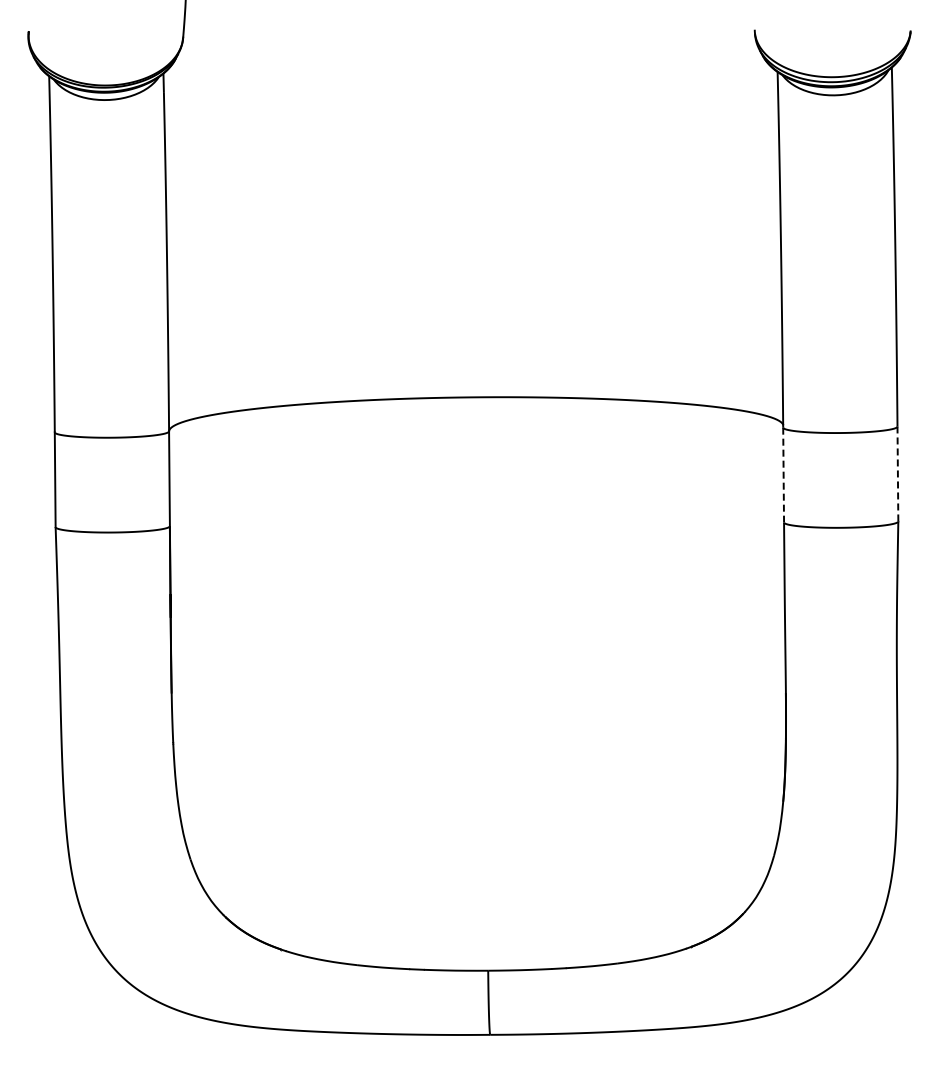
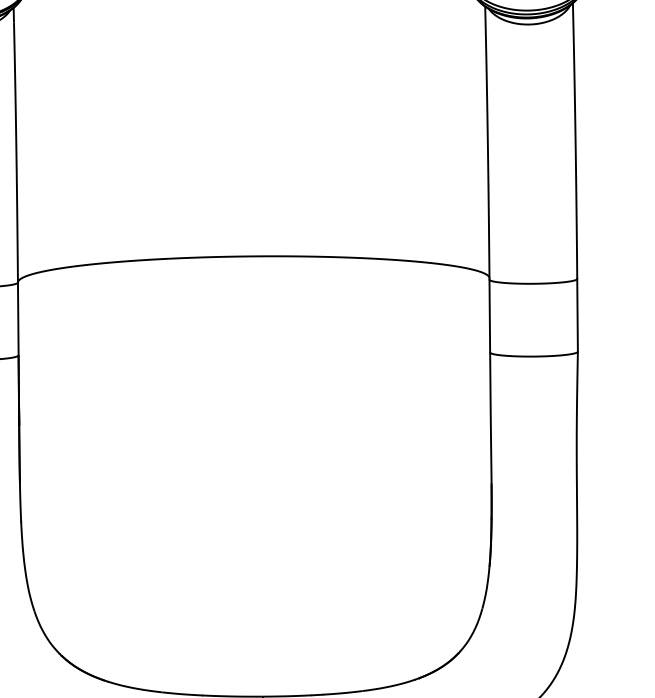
line: (897, 473) -> (577, 314), dashed -> solid
line: (783, 475) -> (489, 316), dashed -> solid

